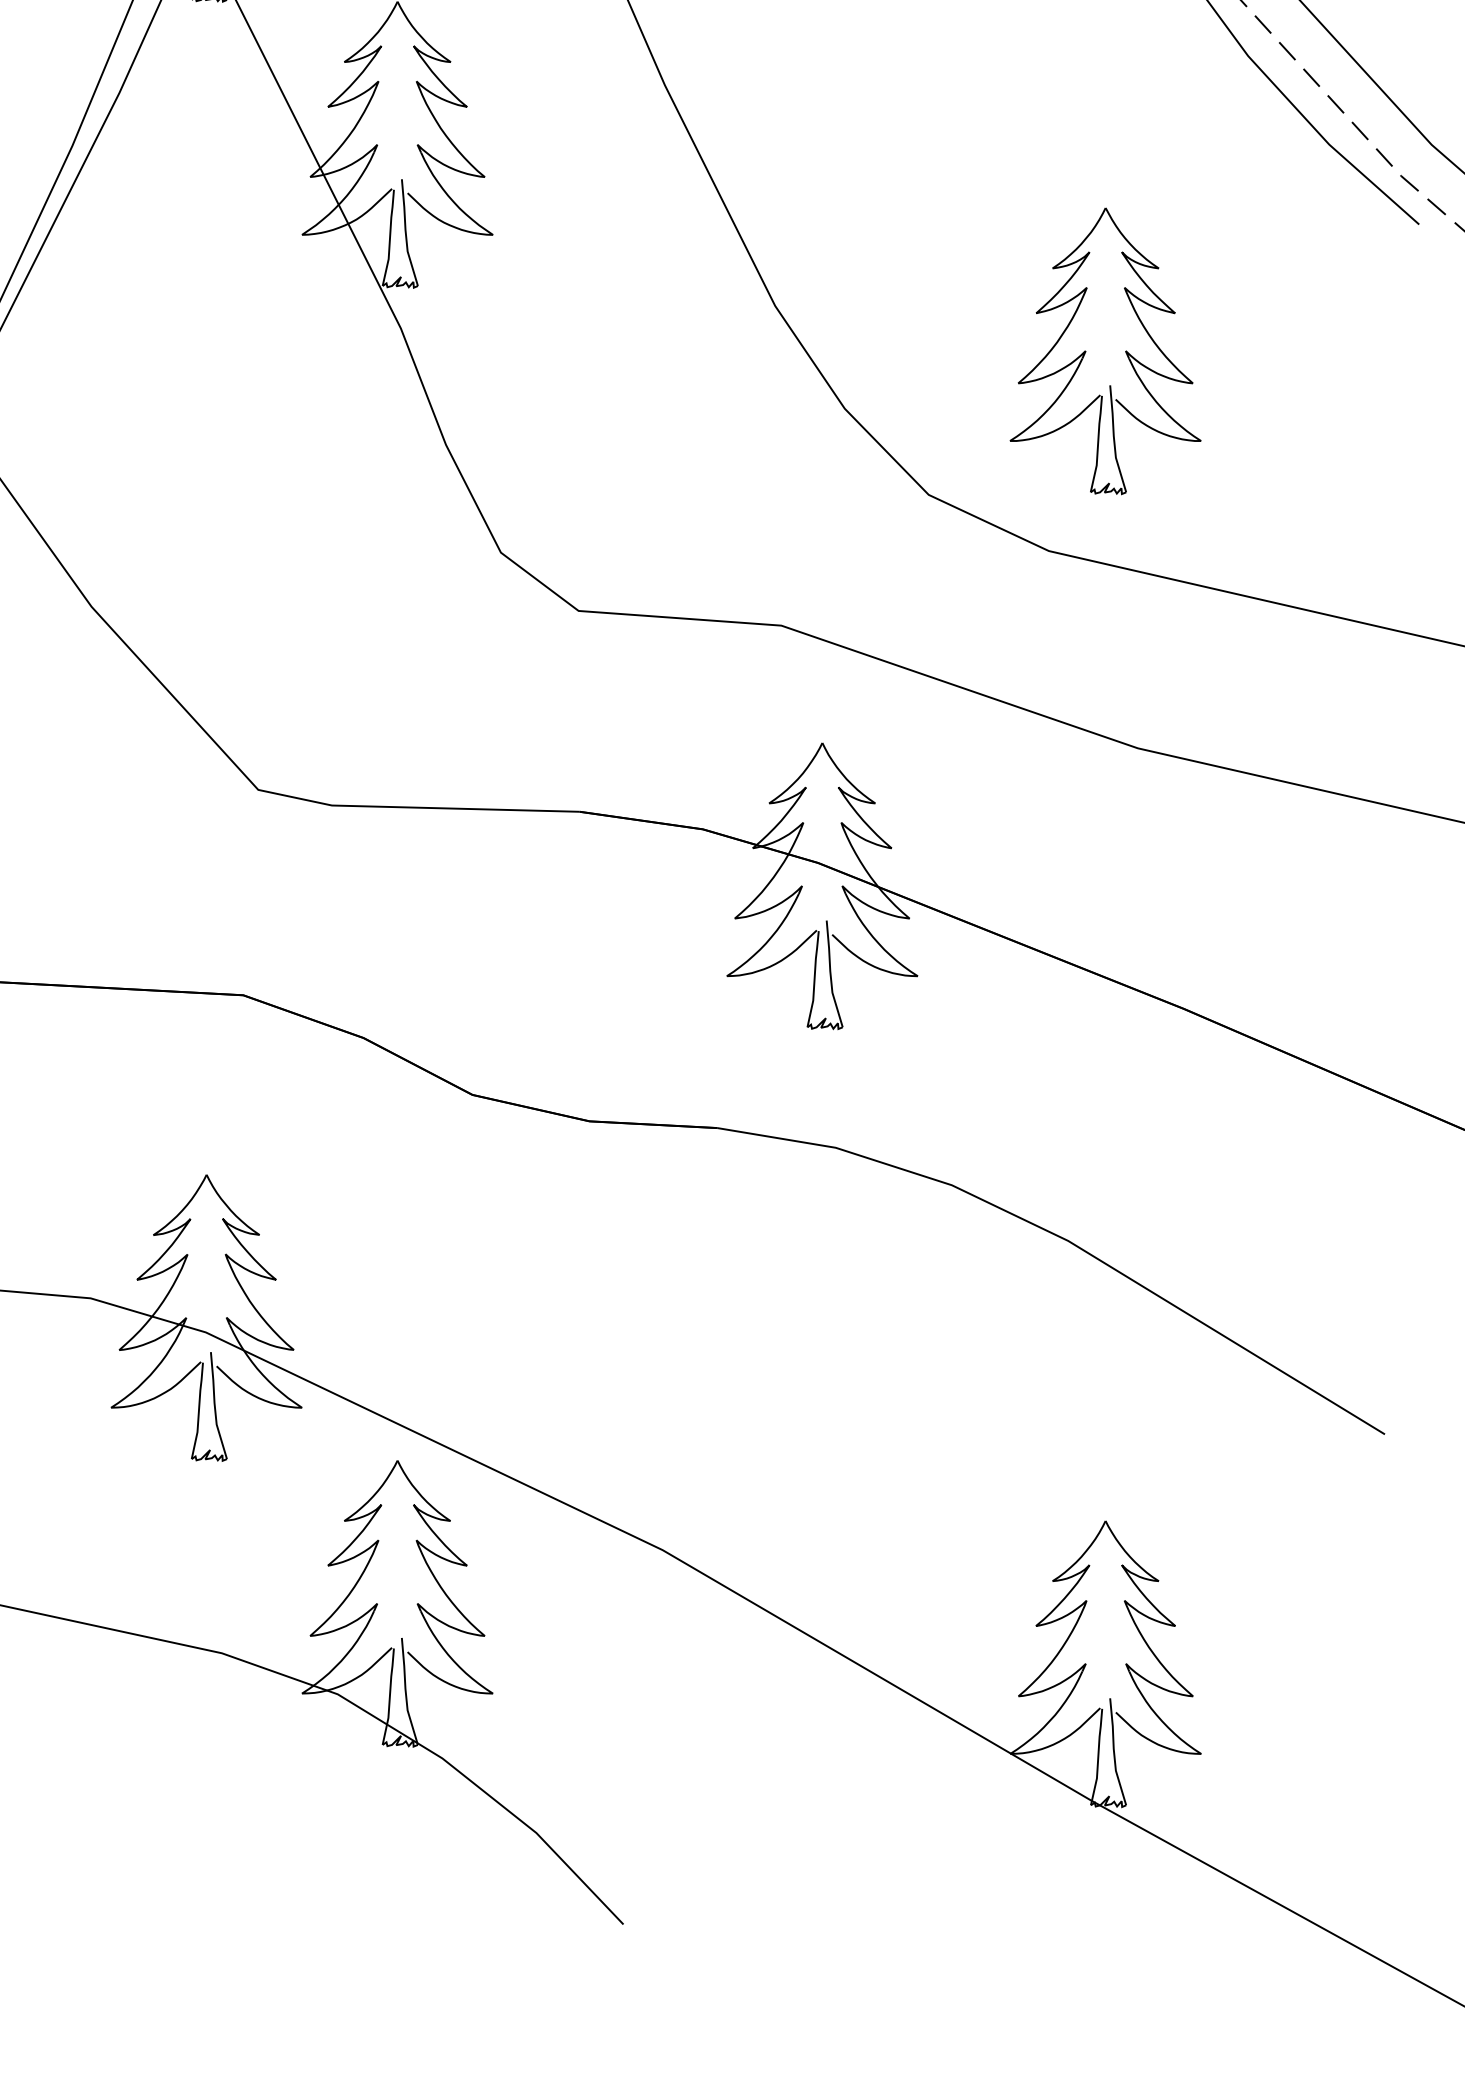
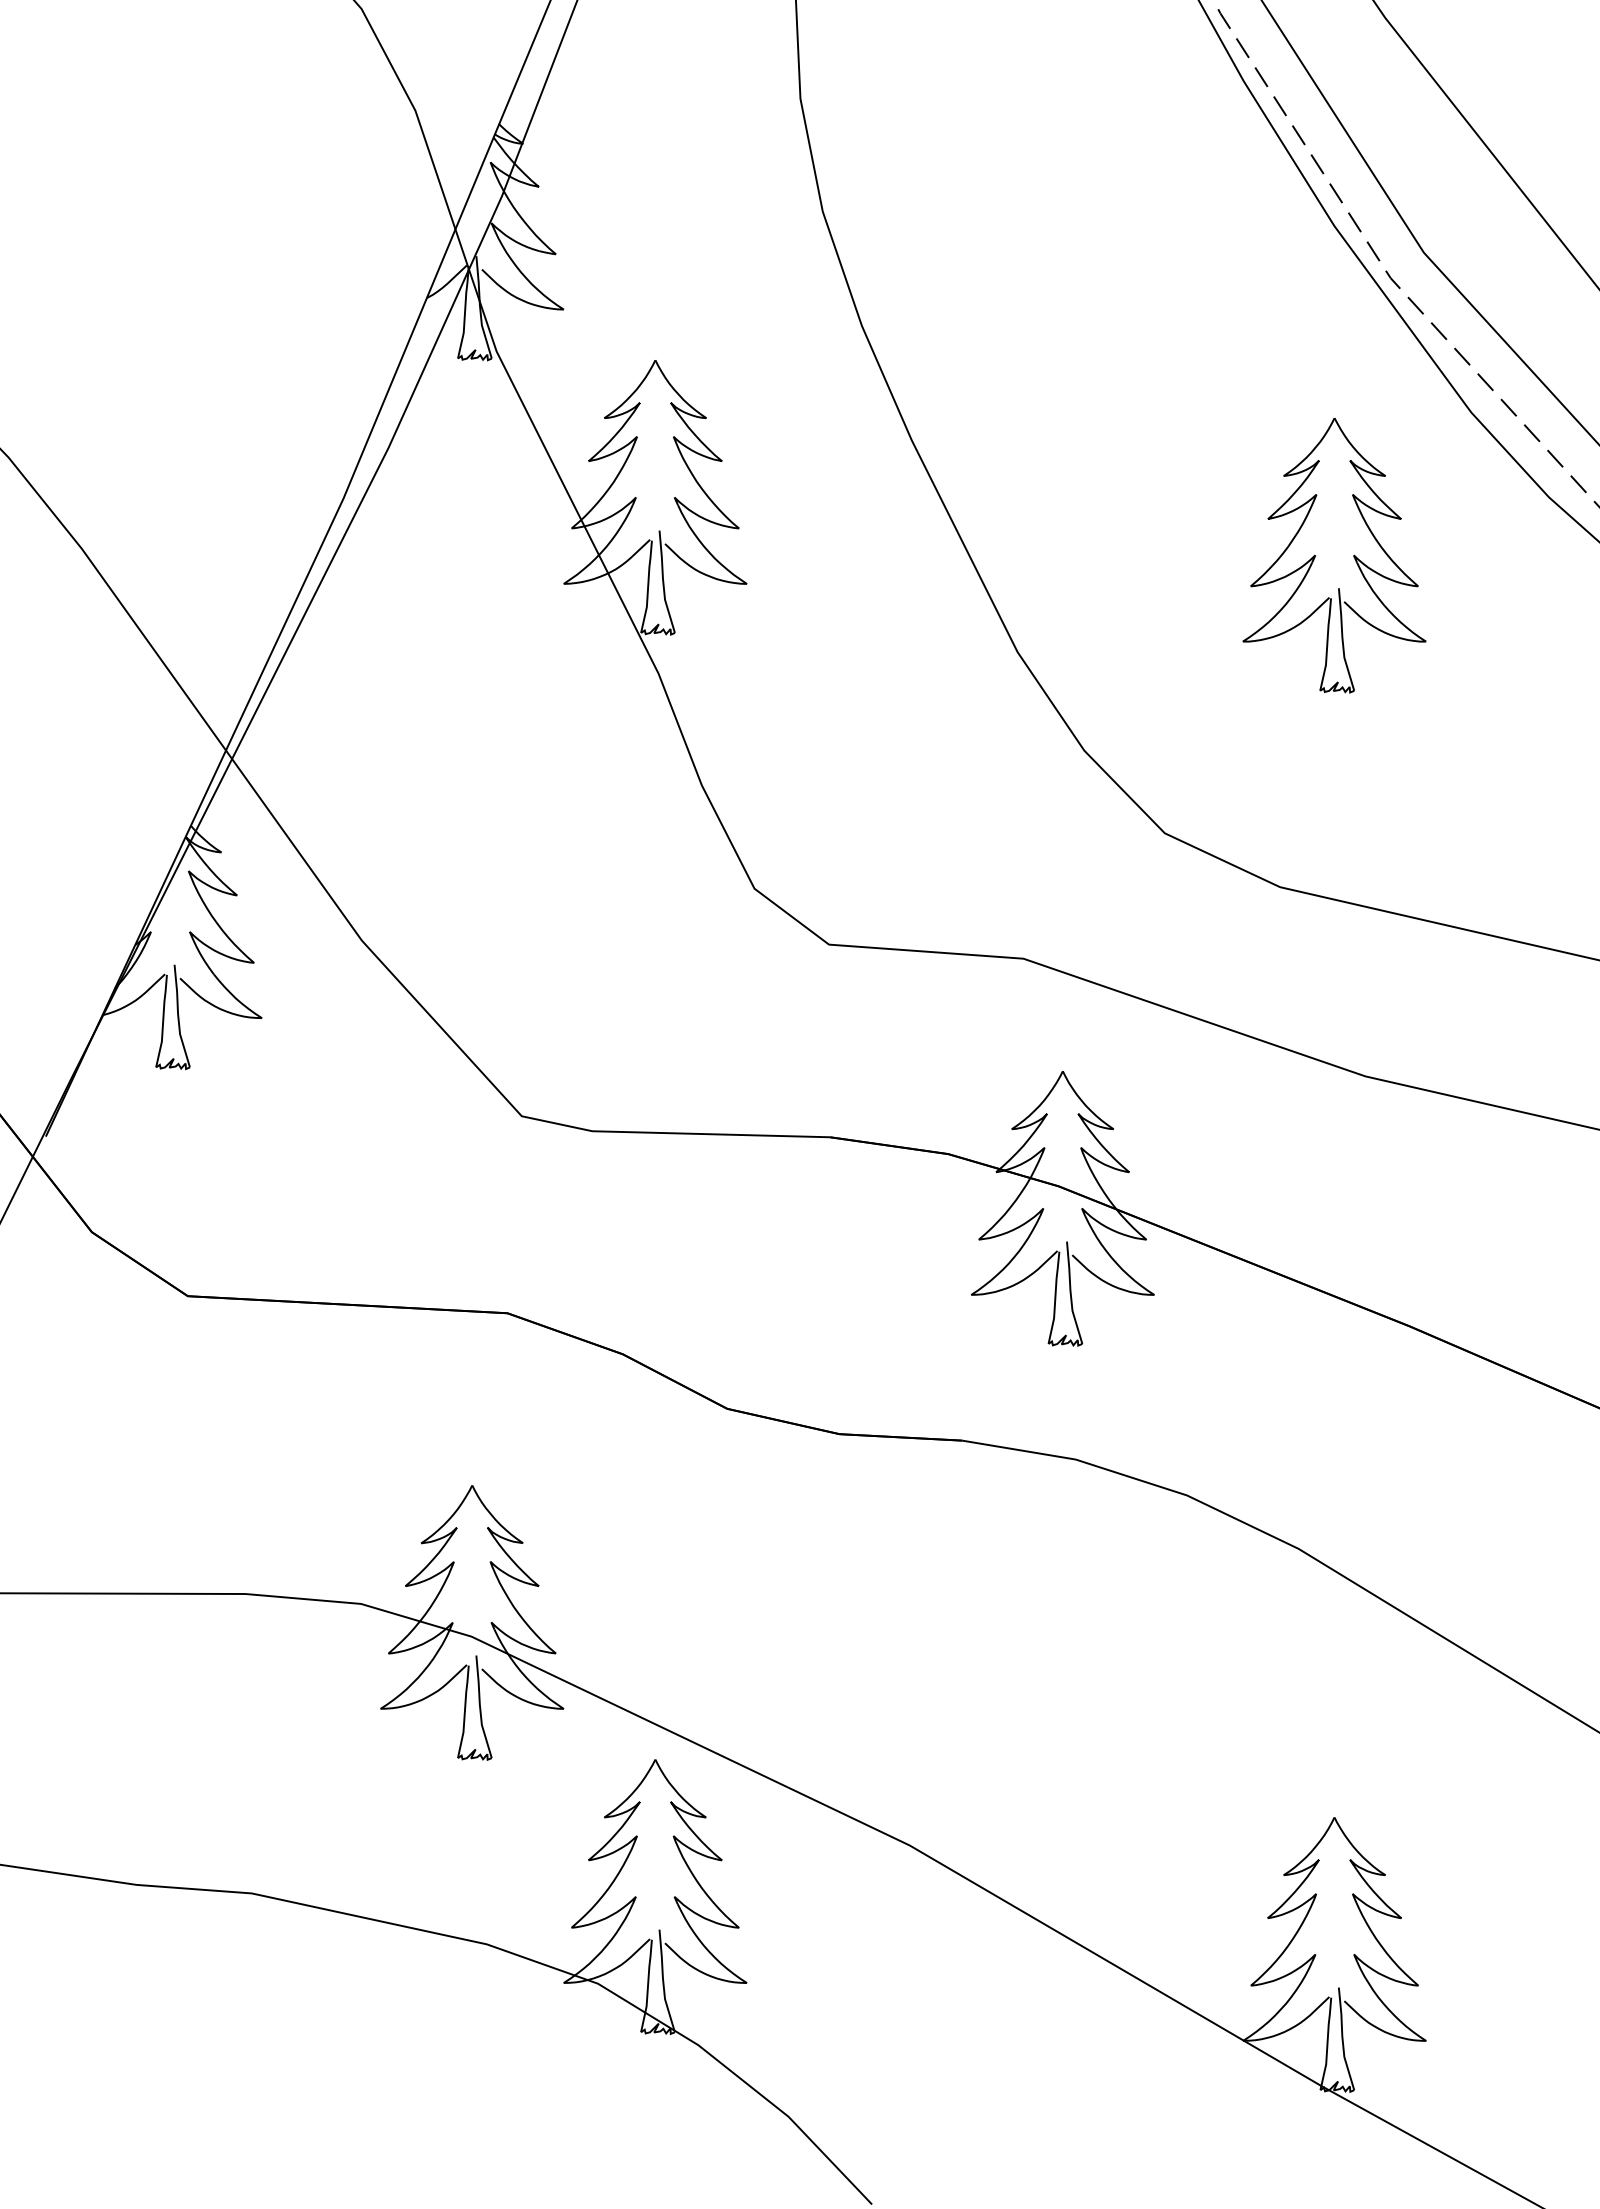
part: (1085, 351) -> (1315, 555), moved

